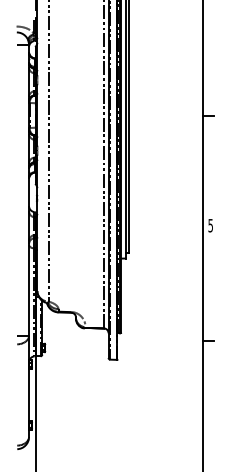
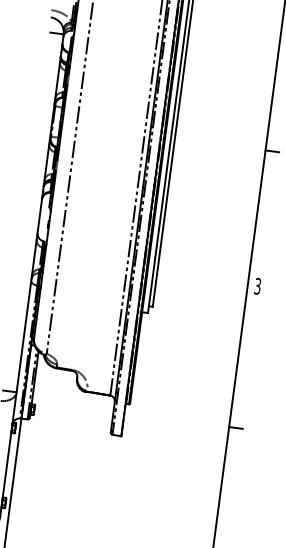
text: (210, 224) -> (257, 284), 5 -> 3

